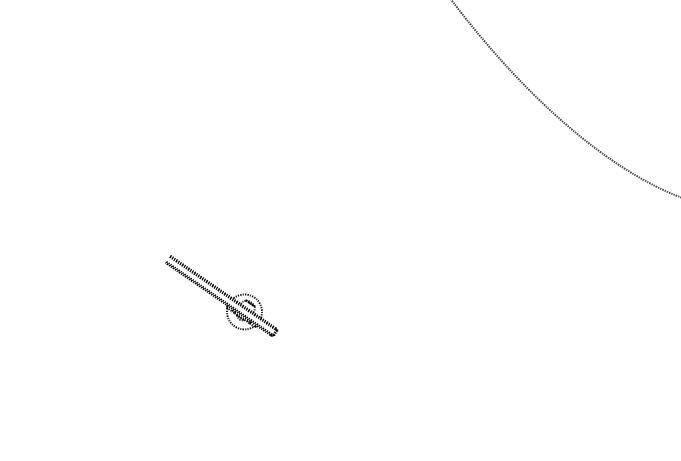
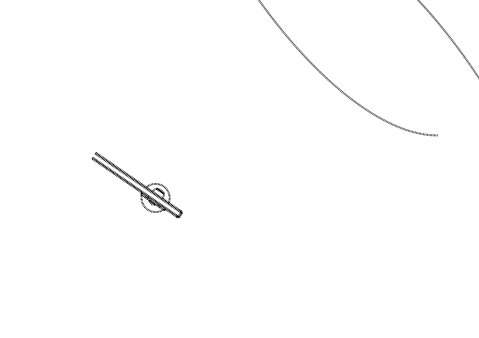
part: (222, 294) -> (137, 184), size x1.4

